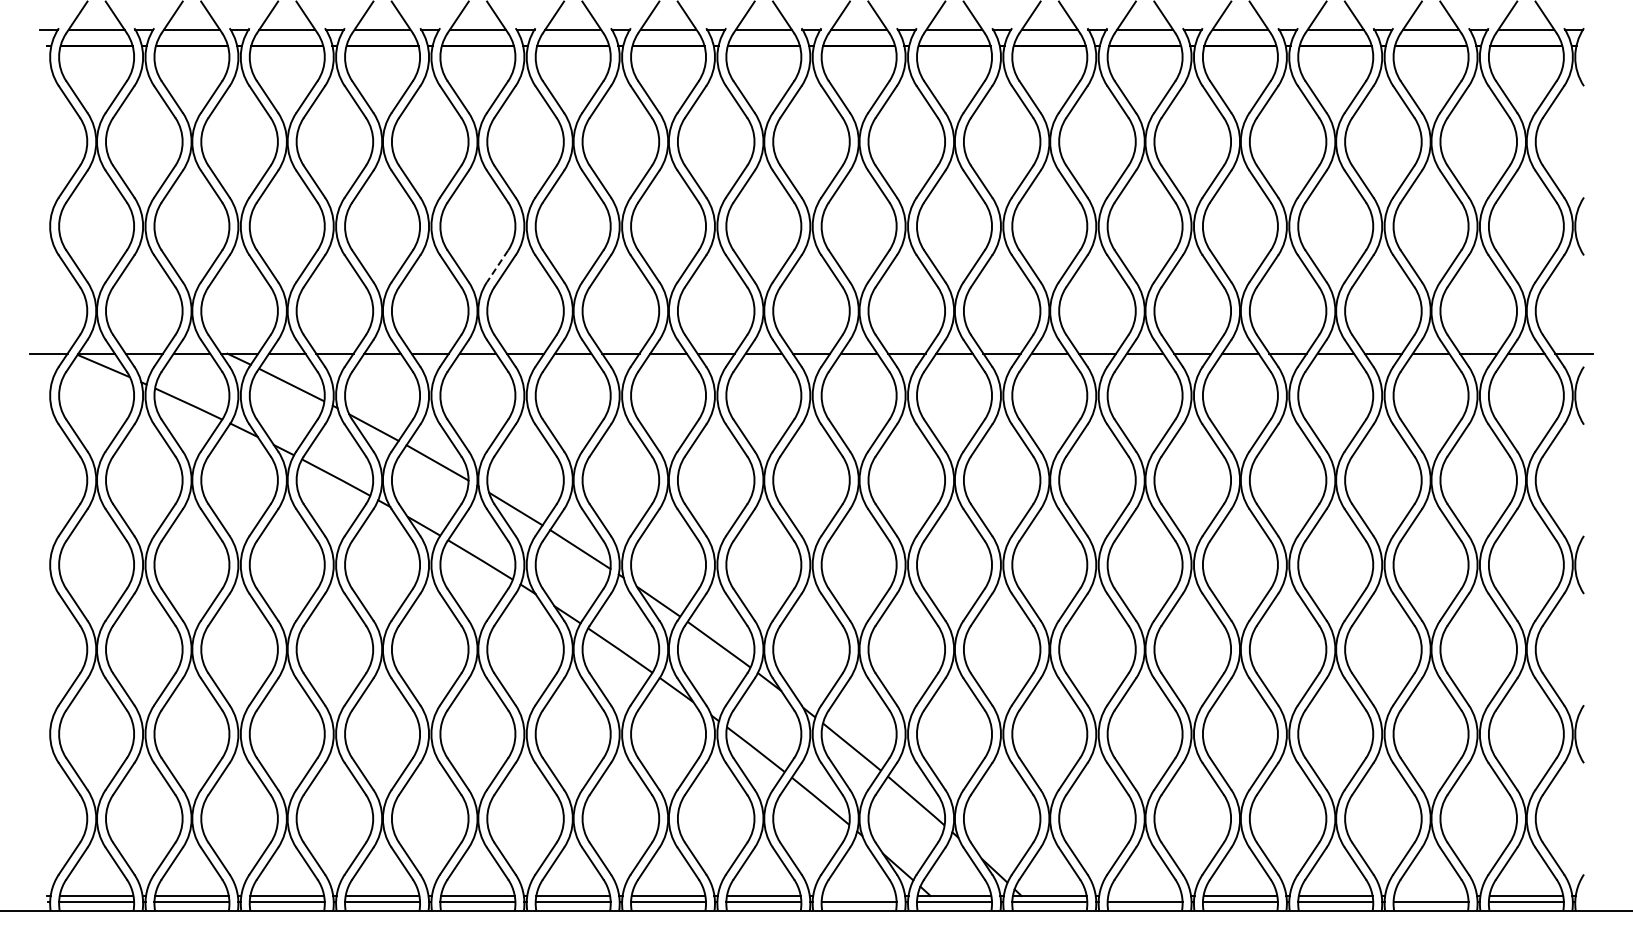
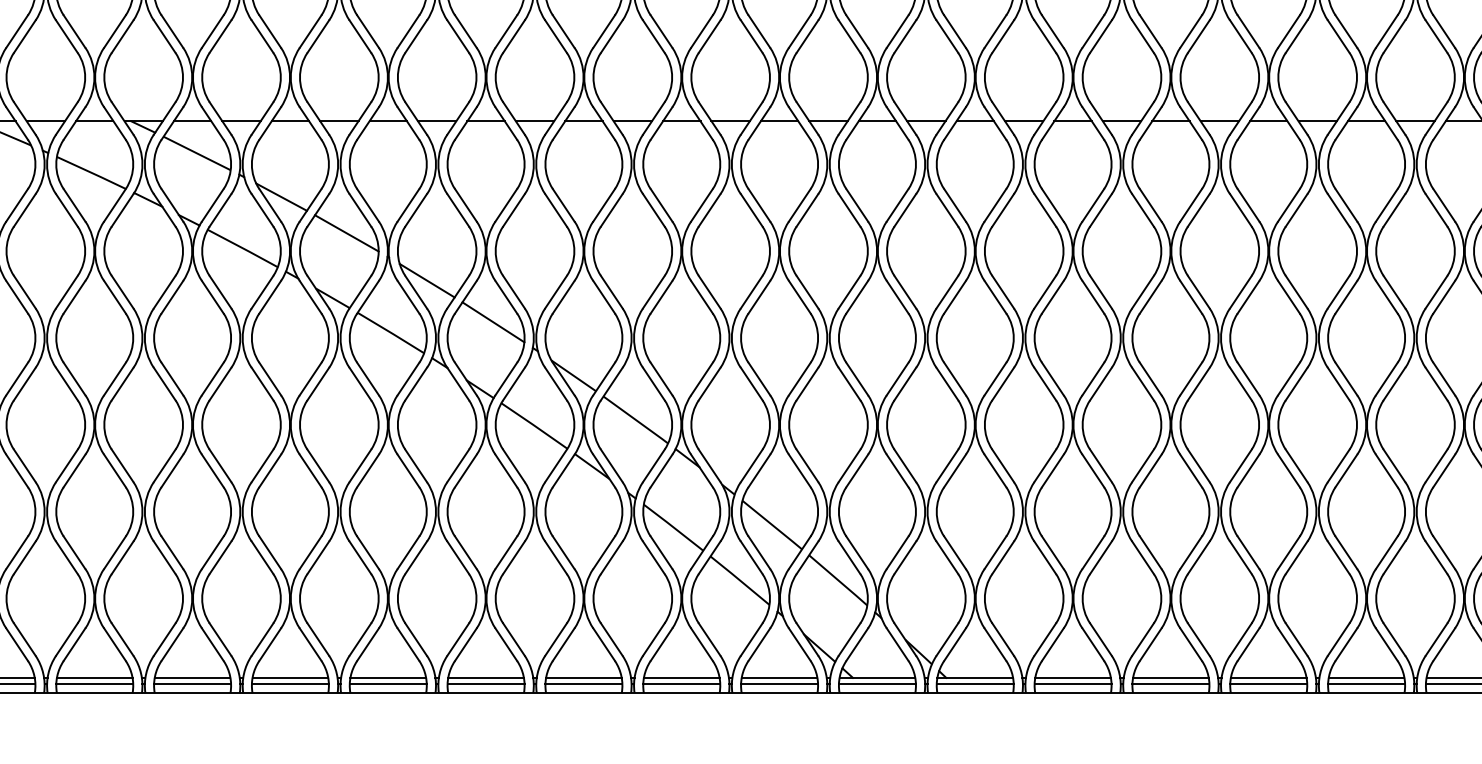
line: (497, 266) -> (408, 31), dashed -> solid
line: (859, 895) -> (779, 677), added
line: (1145, 895) -> (1073, 677), added
line: (1430, 895) -> (1366, 677), added

